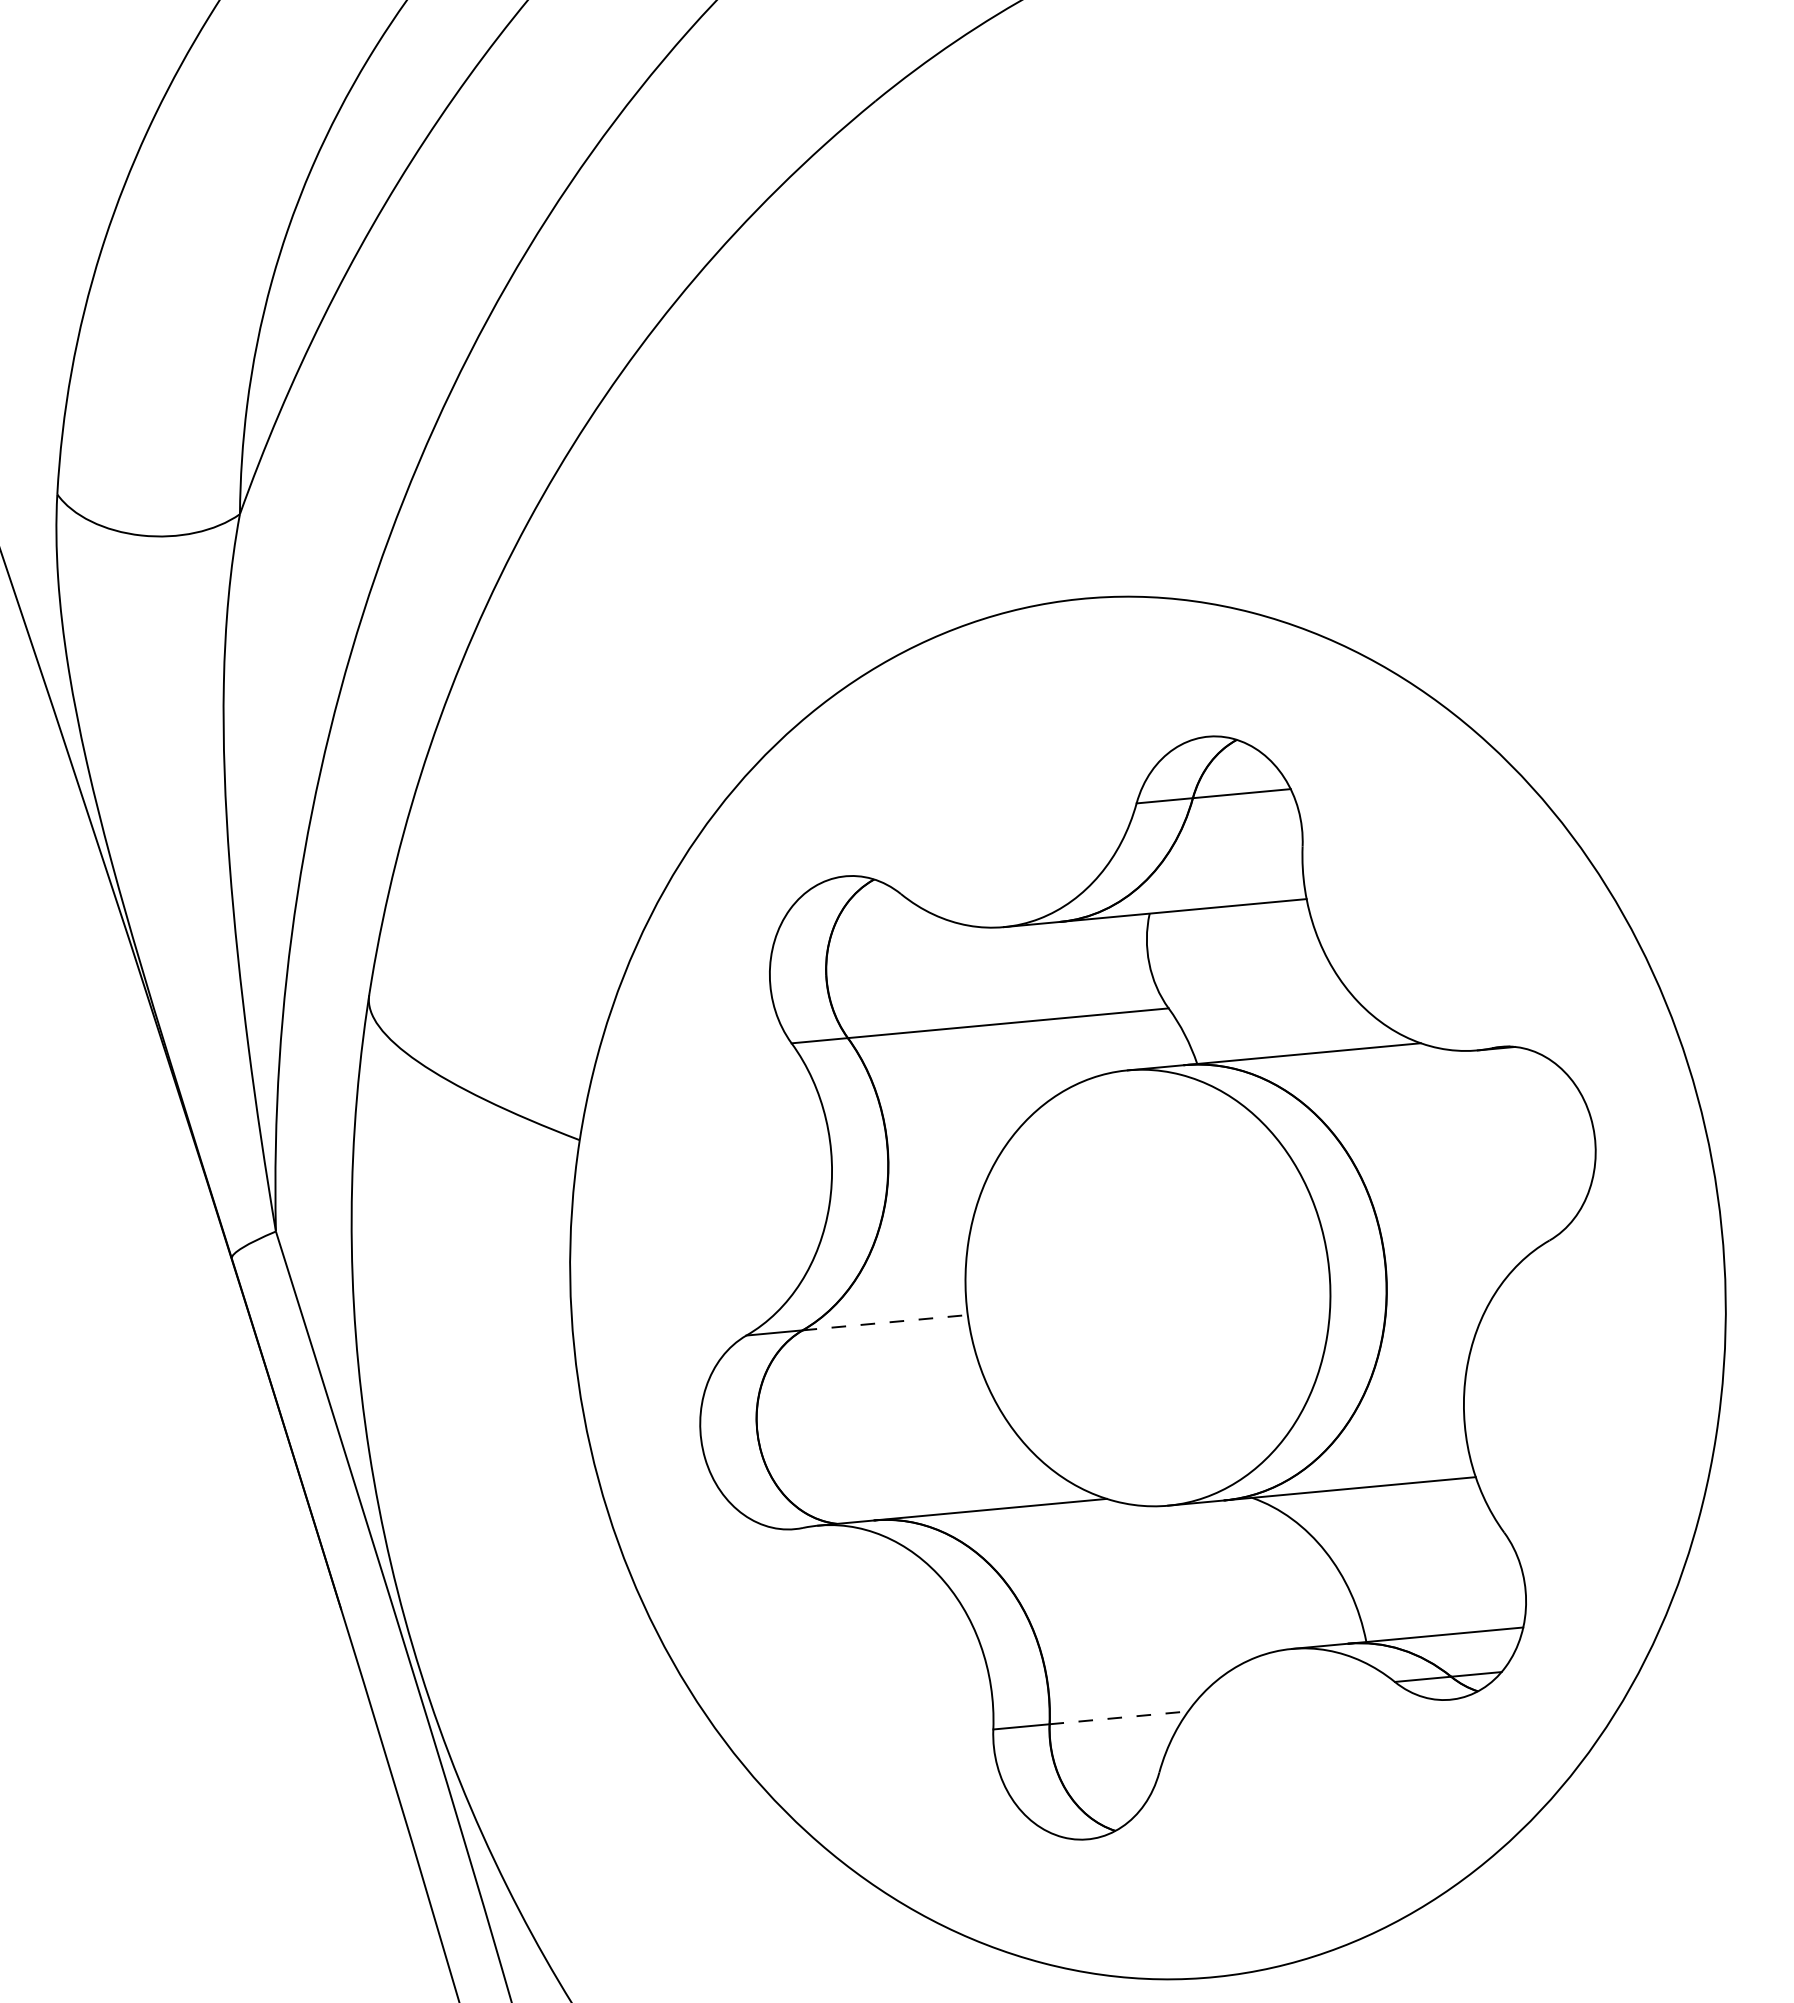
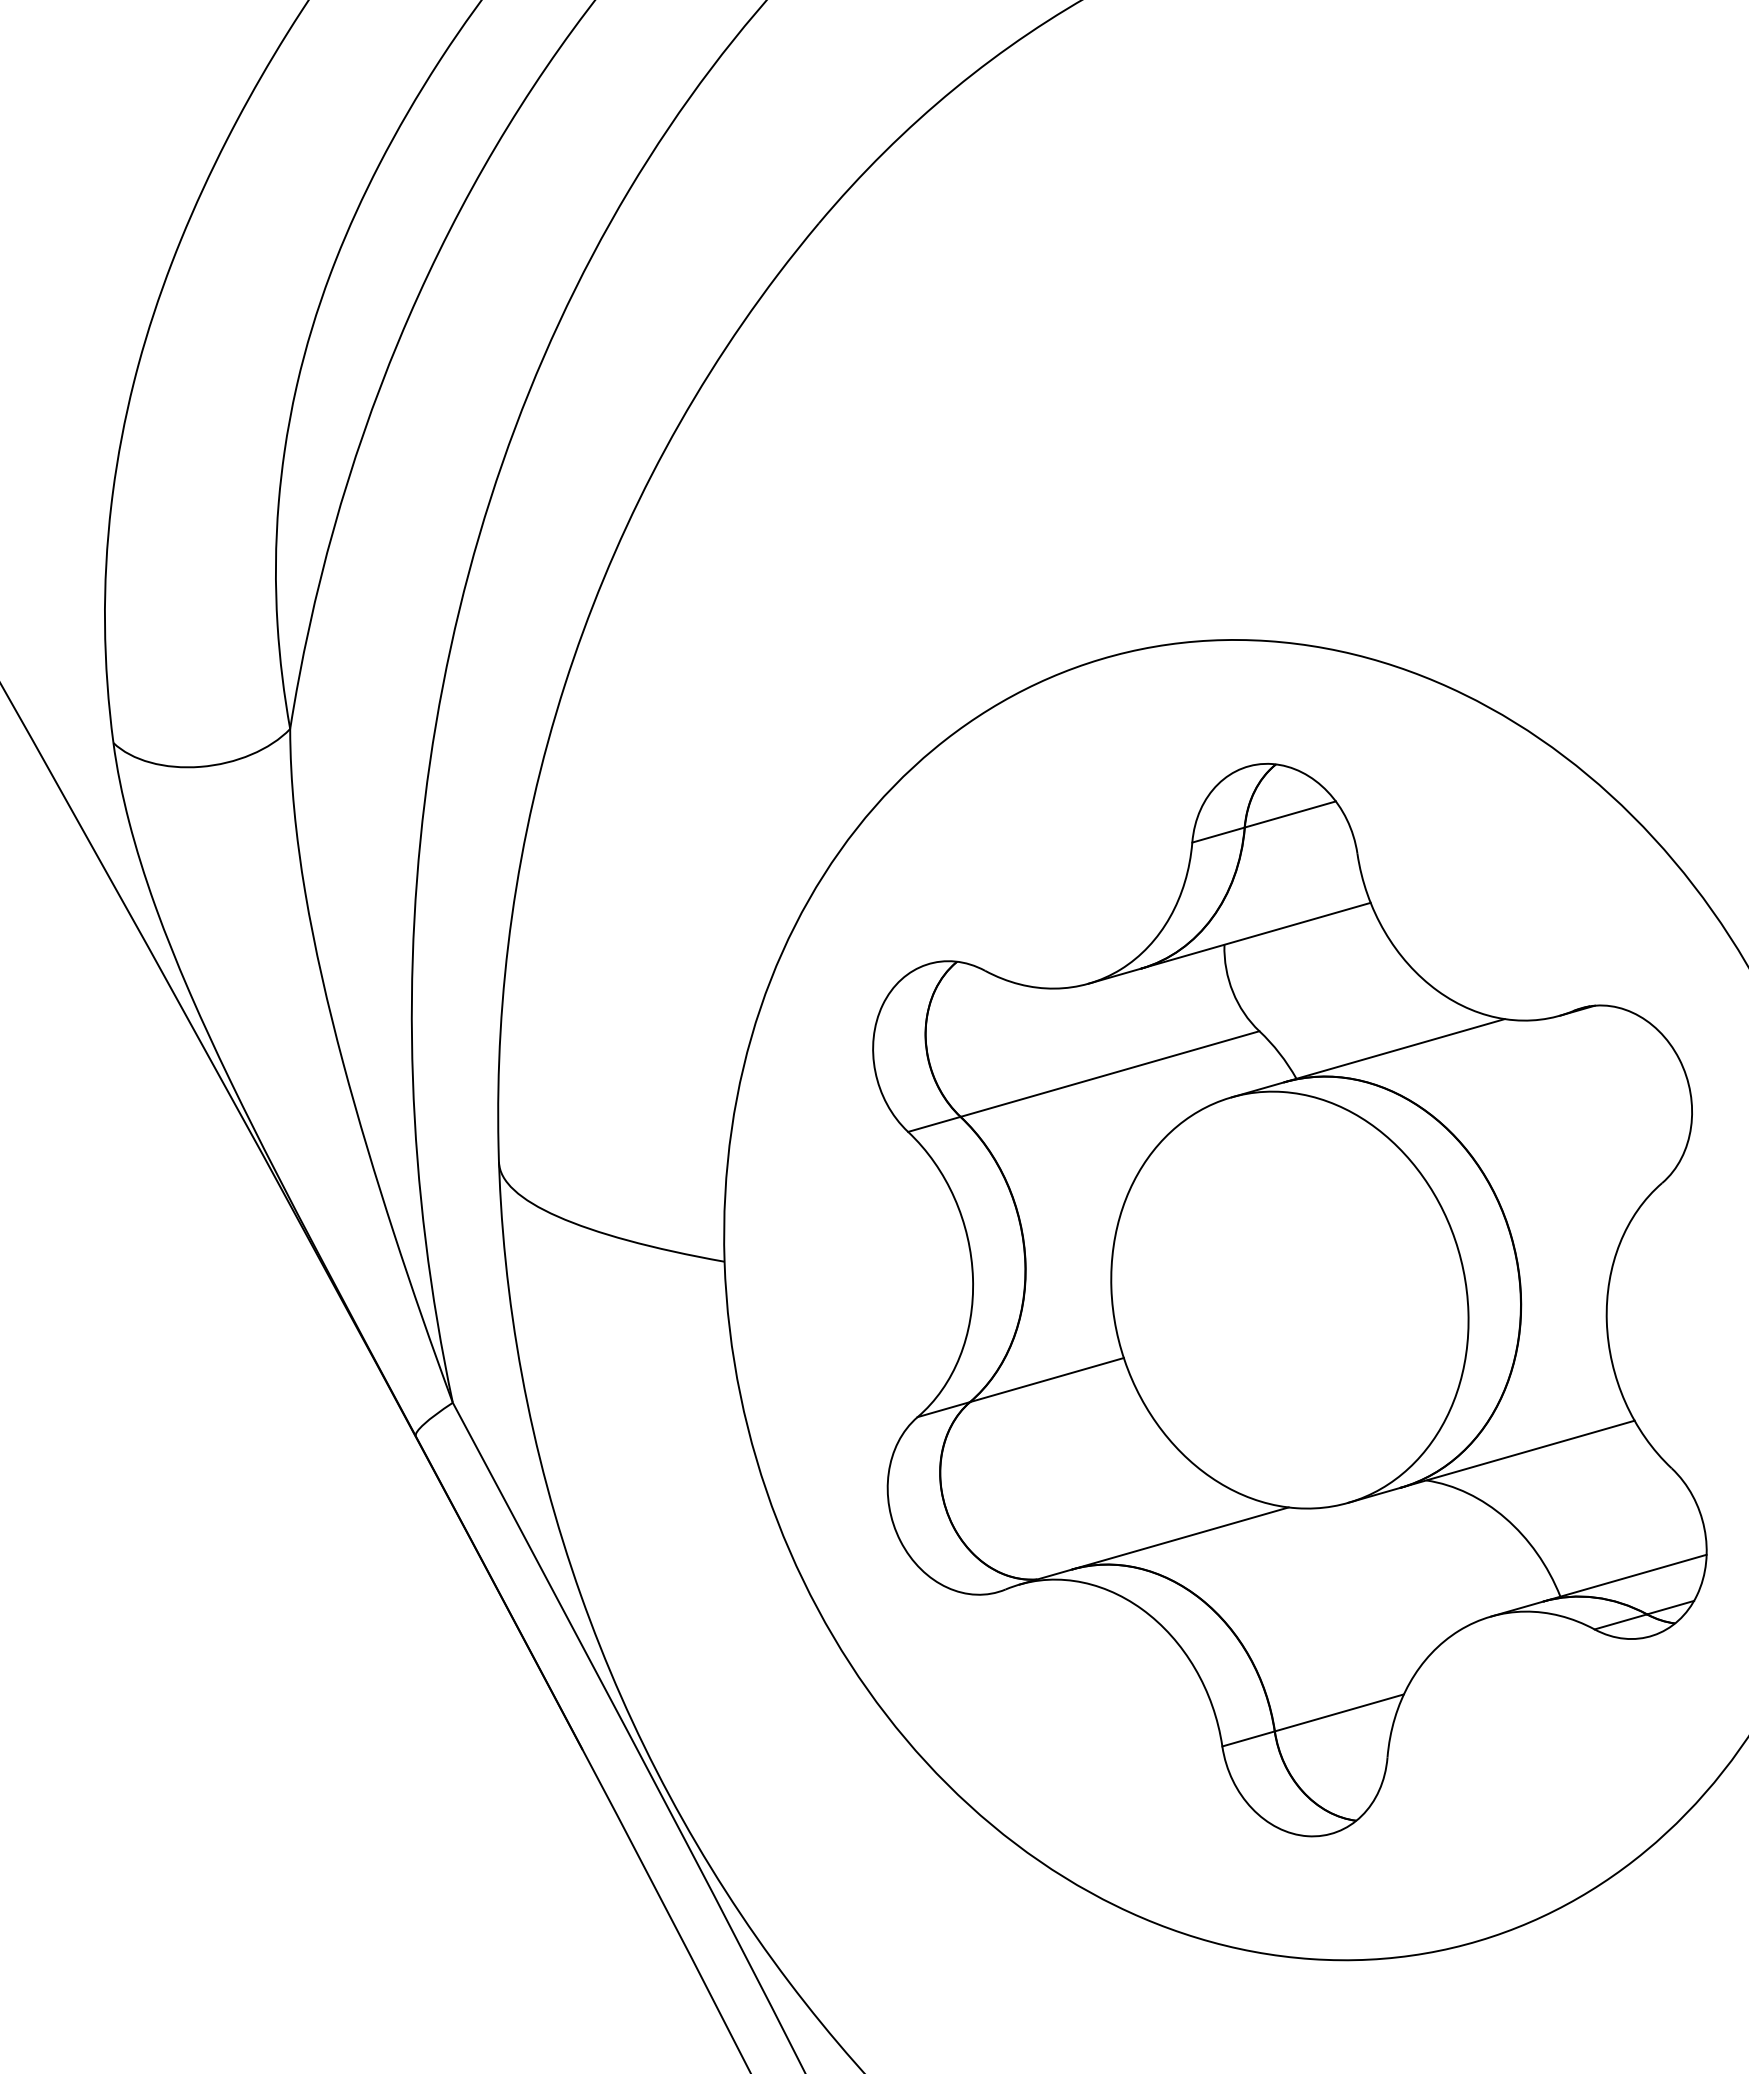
line: (885, 1322) -> (1047, 1379), dashed -> solid
line: (1119, 1717) -> (1339, 1712), dashed -> solid

